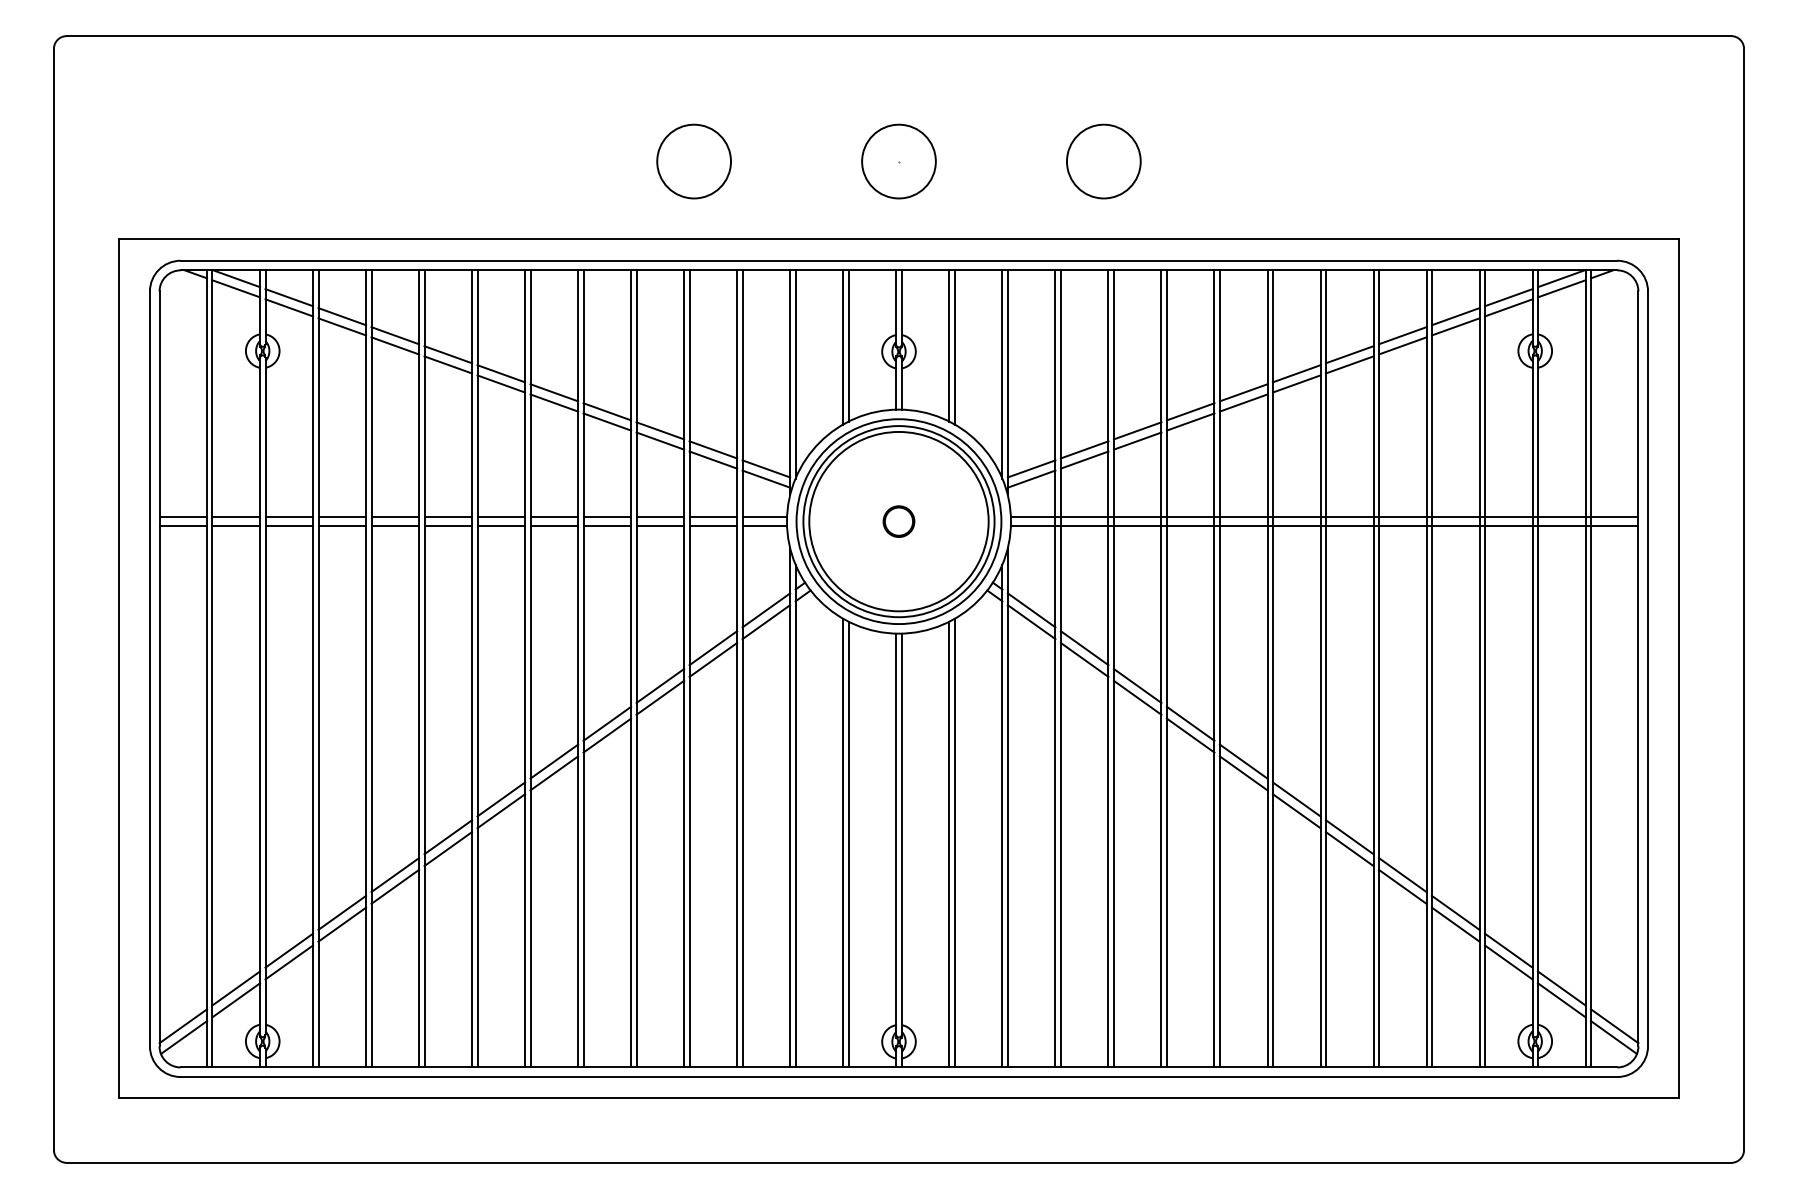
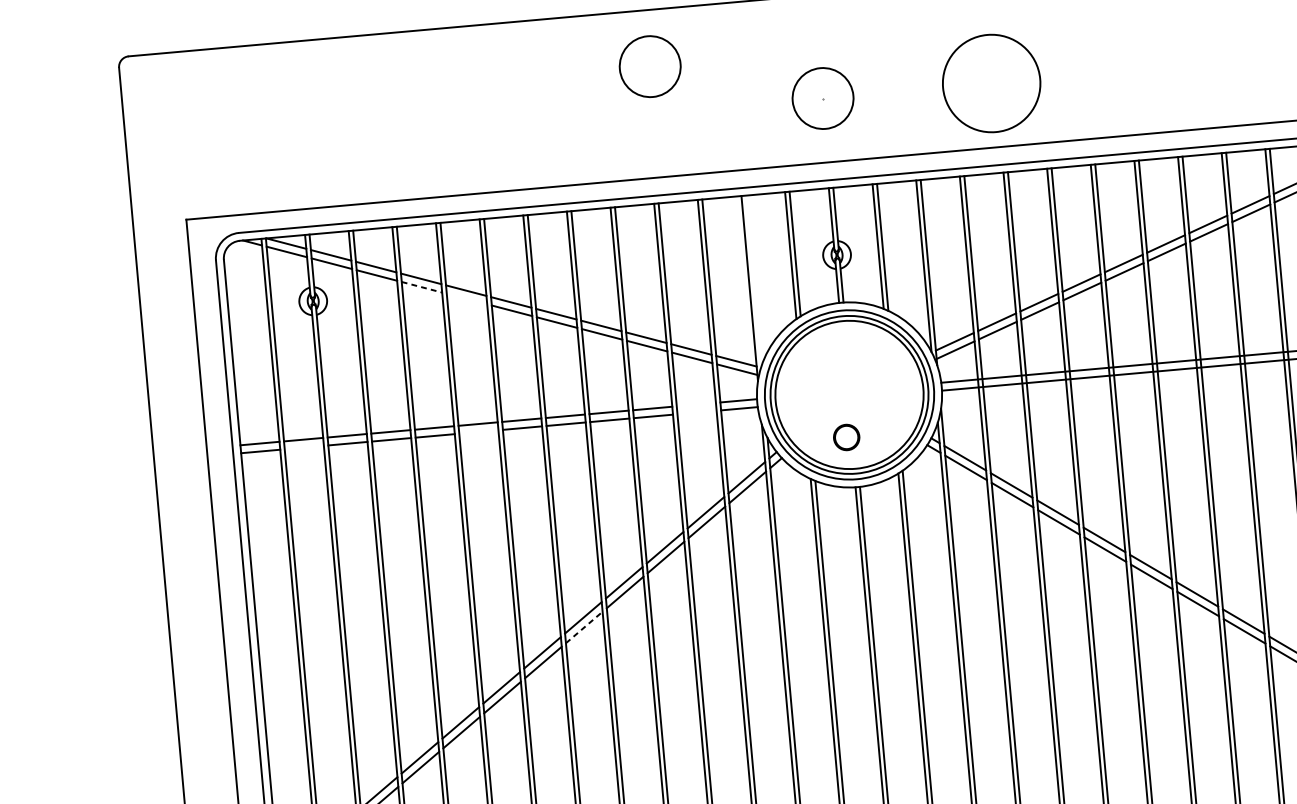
circle: (693, 161) -> (649, 66), moved
circle: (1103, 161) -> (991, 83), size x1.6
line: (395, 346) -> (422, 287), solid -> dashed
line: (448, 364) -> (467, 298), removed
line: (795, 374) -> (753, 281), removed
line: (713, 516) -> (696, 404), removed
part: (898, 521) -> (846, 437), moved
line: (236, 526) -> (304, 447), removed
line: (448, 526) -> (479, 432), removed
line: (713, 526) -> (697, 412), removed
line: (554, 773) -> (584, 627), solid -> dashed

